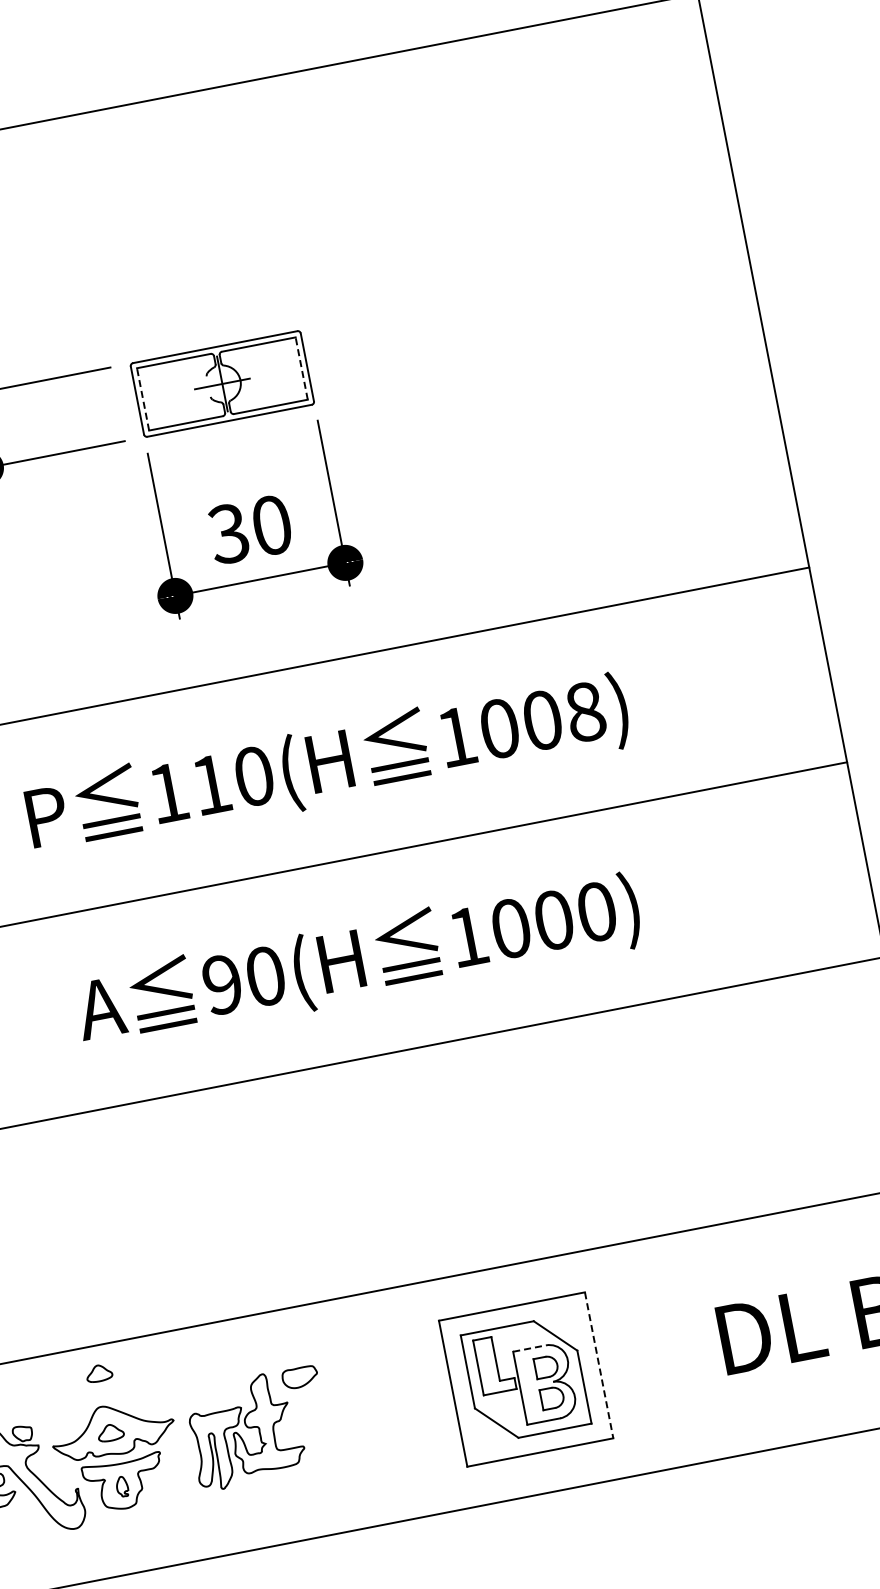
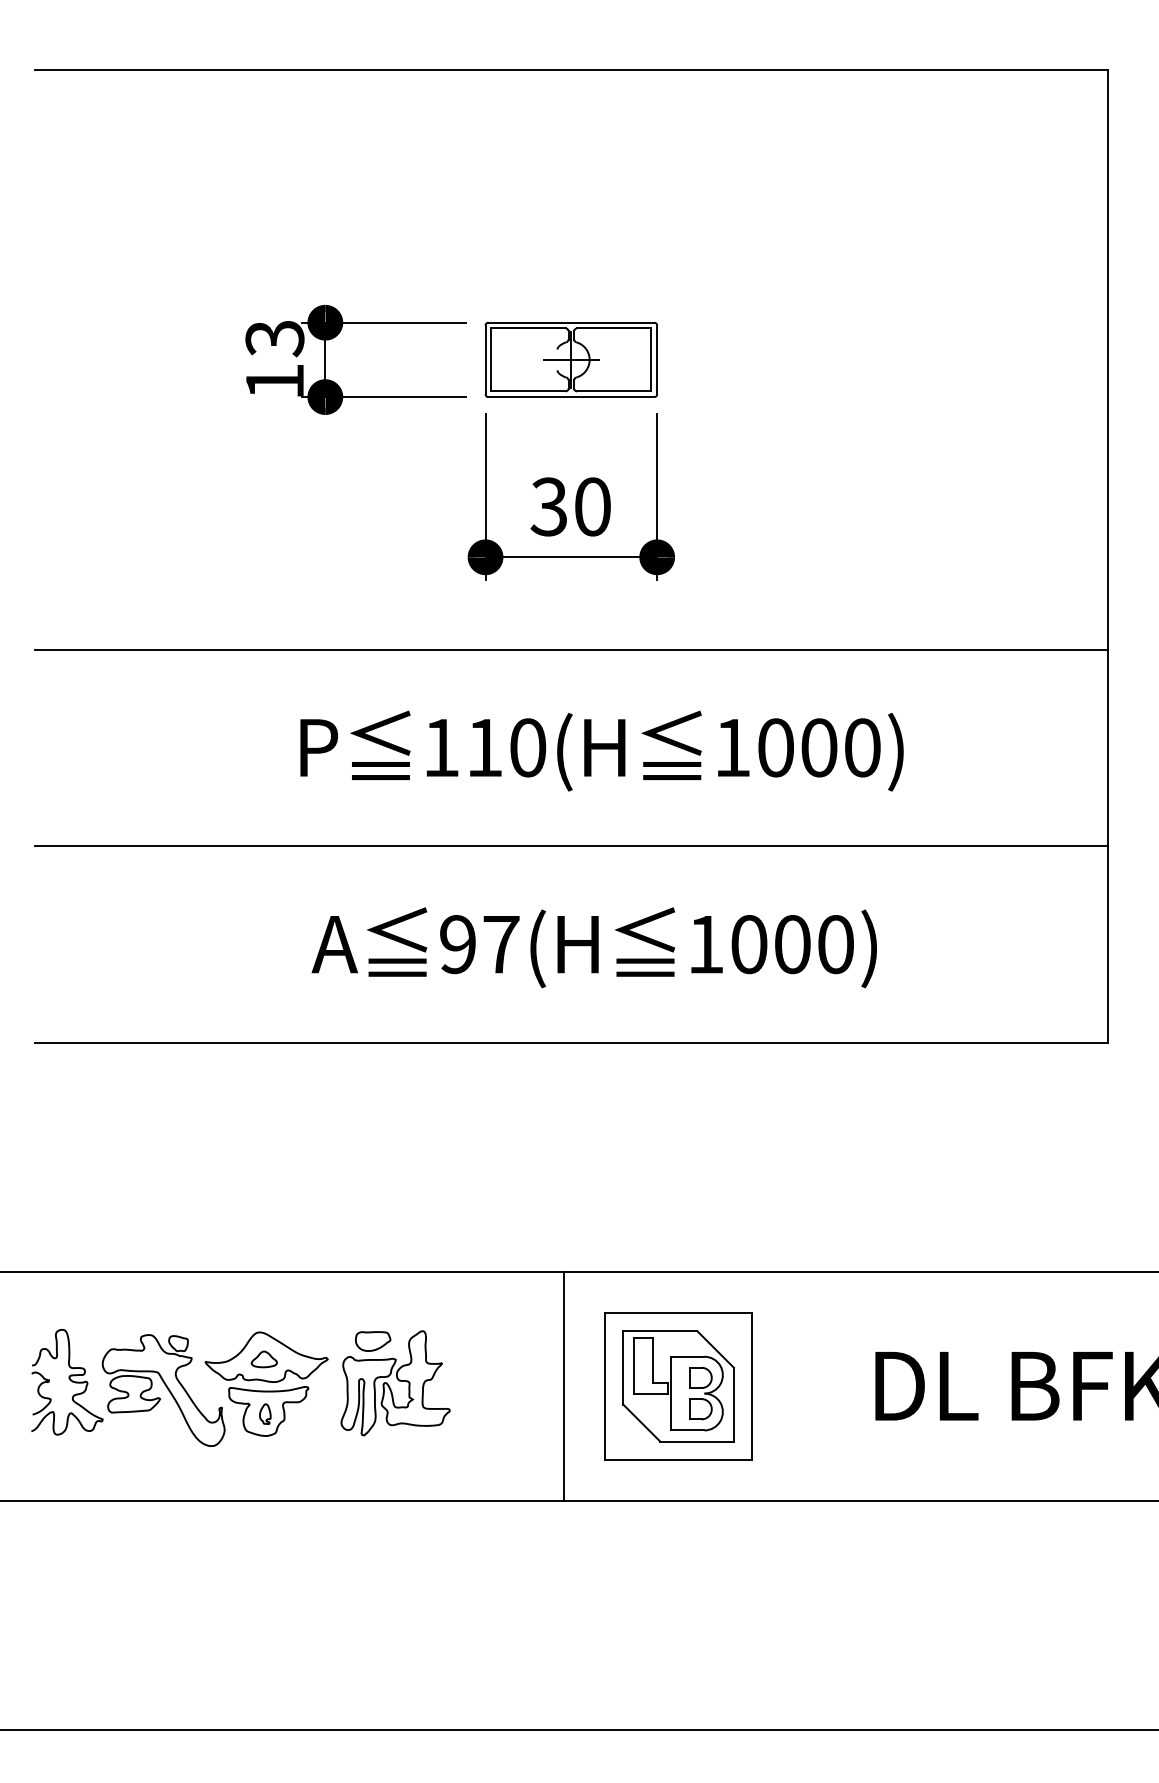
line: (301, 368) -> (651, 359), dashed -> solid
line: (143, 398) -> (491, 359), dashed -> solid
text: (585, 711) -> (862, 747), 1008) -> 1000)
text: (265, 976) -> (501, 944), 90(H -> 97(H
line: (529, 1348) -> (687, 1356), dashed -> solid
line: (599, 1365) -> (752, 1386), dashed -> solid
curve: (93, 1371) -> (259, 1296), removed
part: (300, 1377) -> (373, 1341), moved
line: (413, 1400) -> (564, 1385), added

